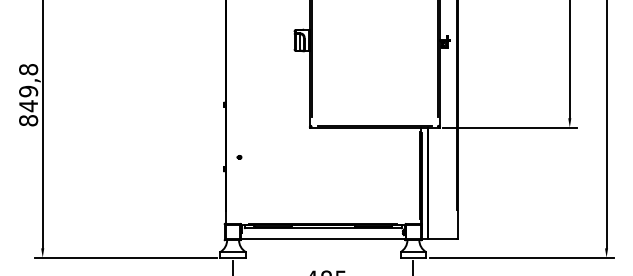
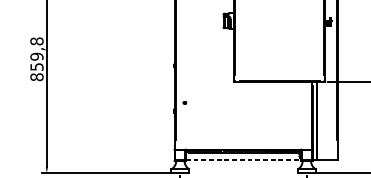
text: (28, 106) -> (36, 67), 849,8 -> 859,8
line: (323, 239) -> (243, 160), solid -> dashed

